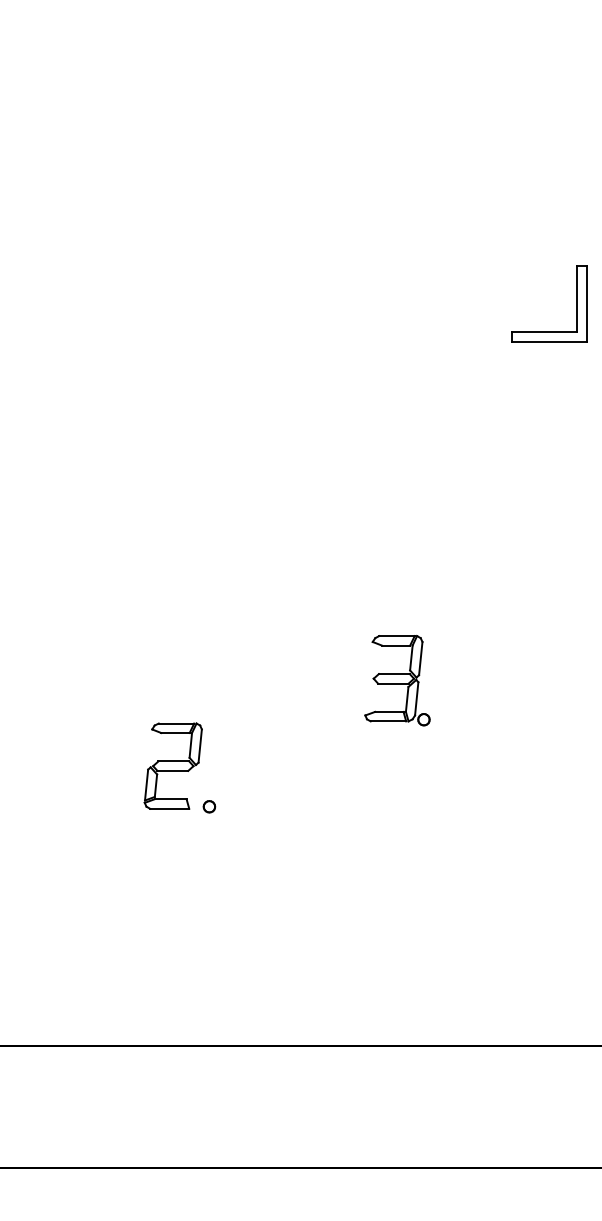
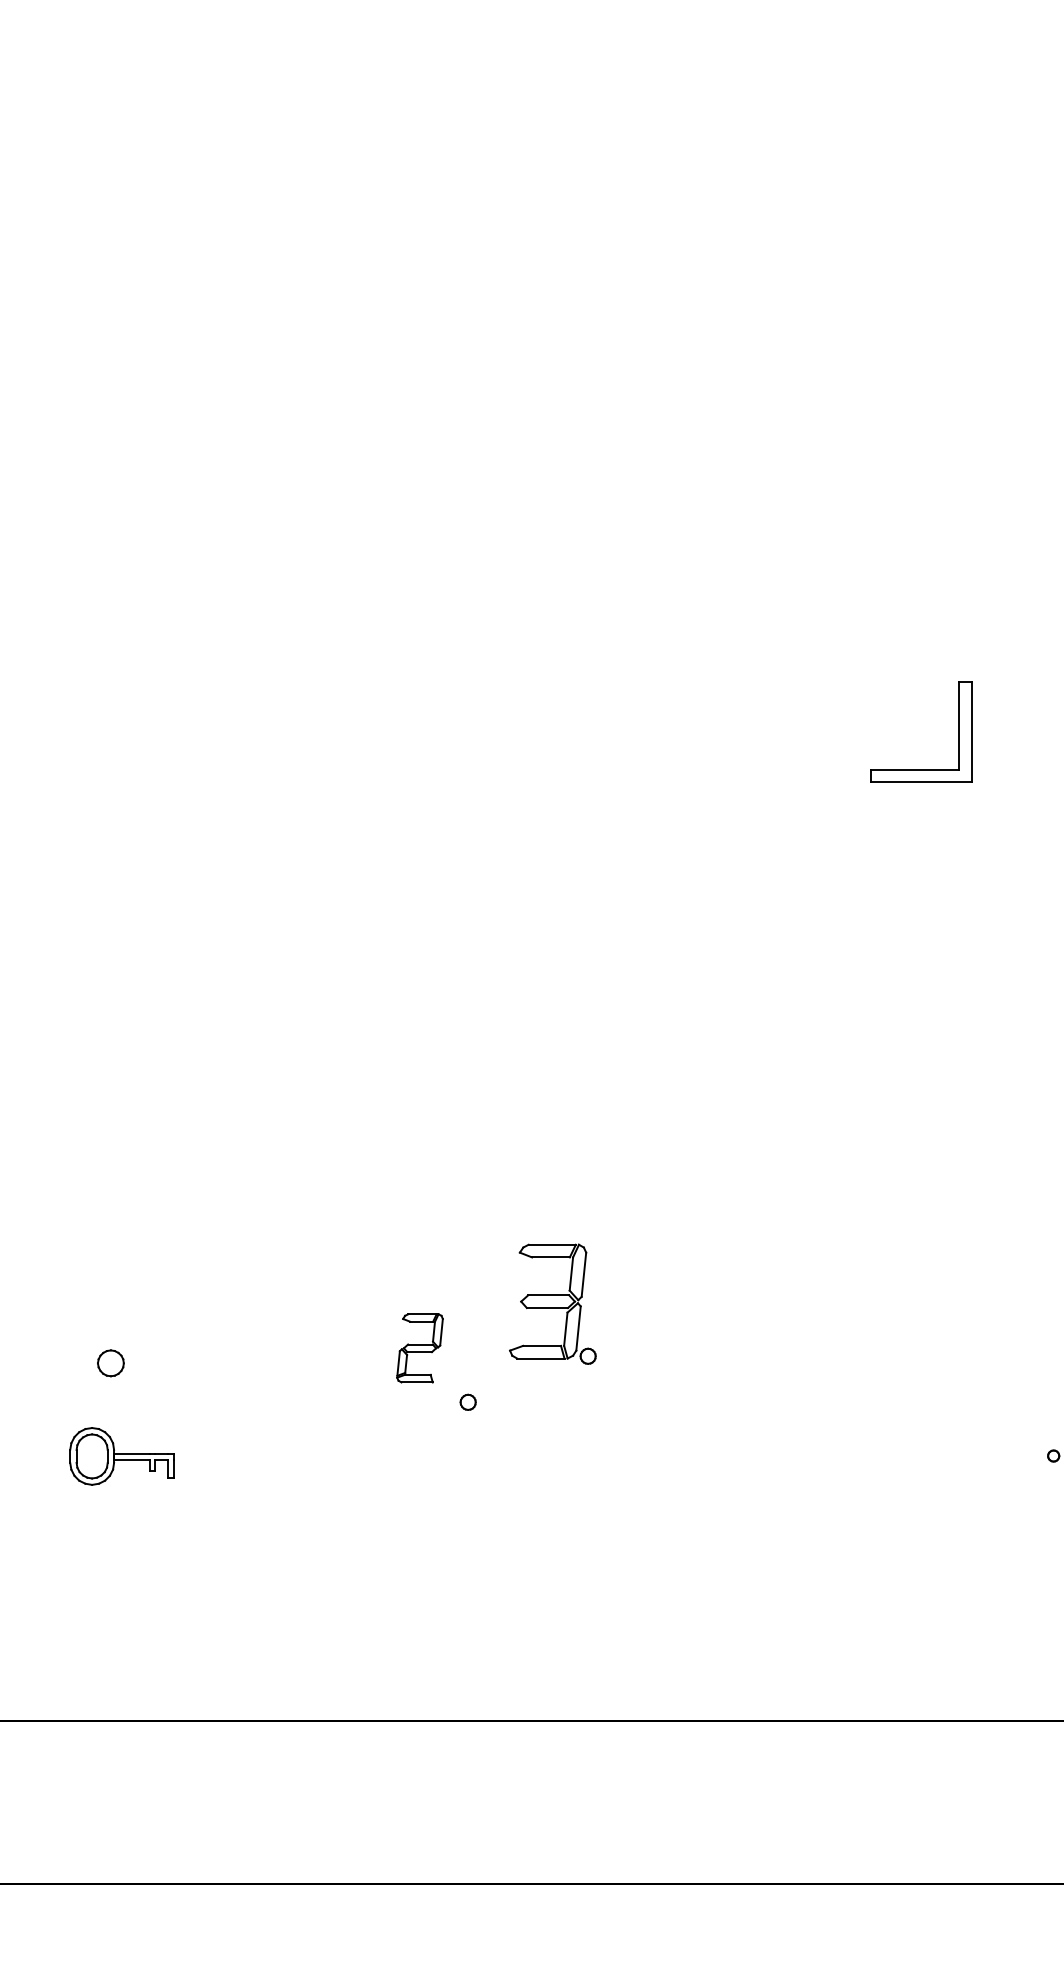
part: (397, 680) -> (552, 1303), moved
part: (172, 766) -> (419, 1348), size x0.6

